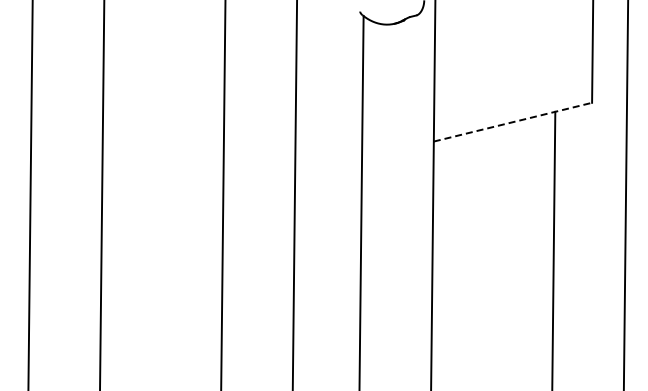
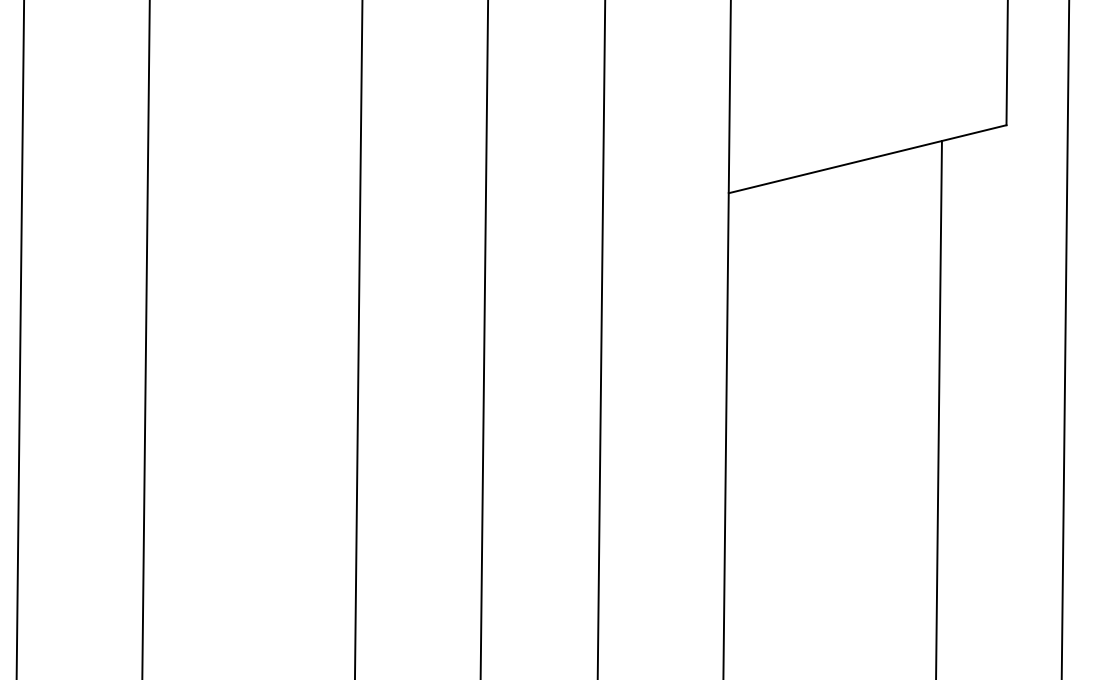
line: (513, 122) -> (868, 159), dashed -> solid

